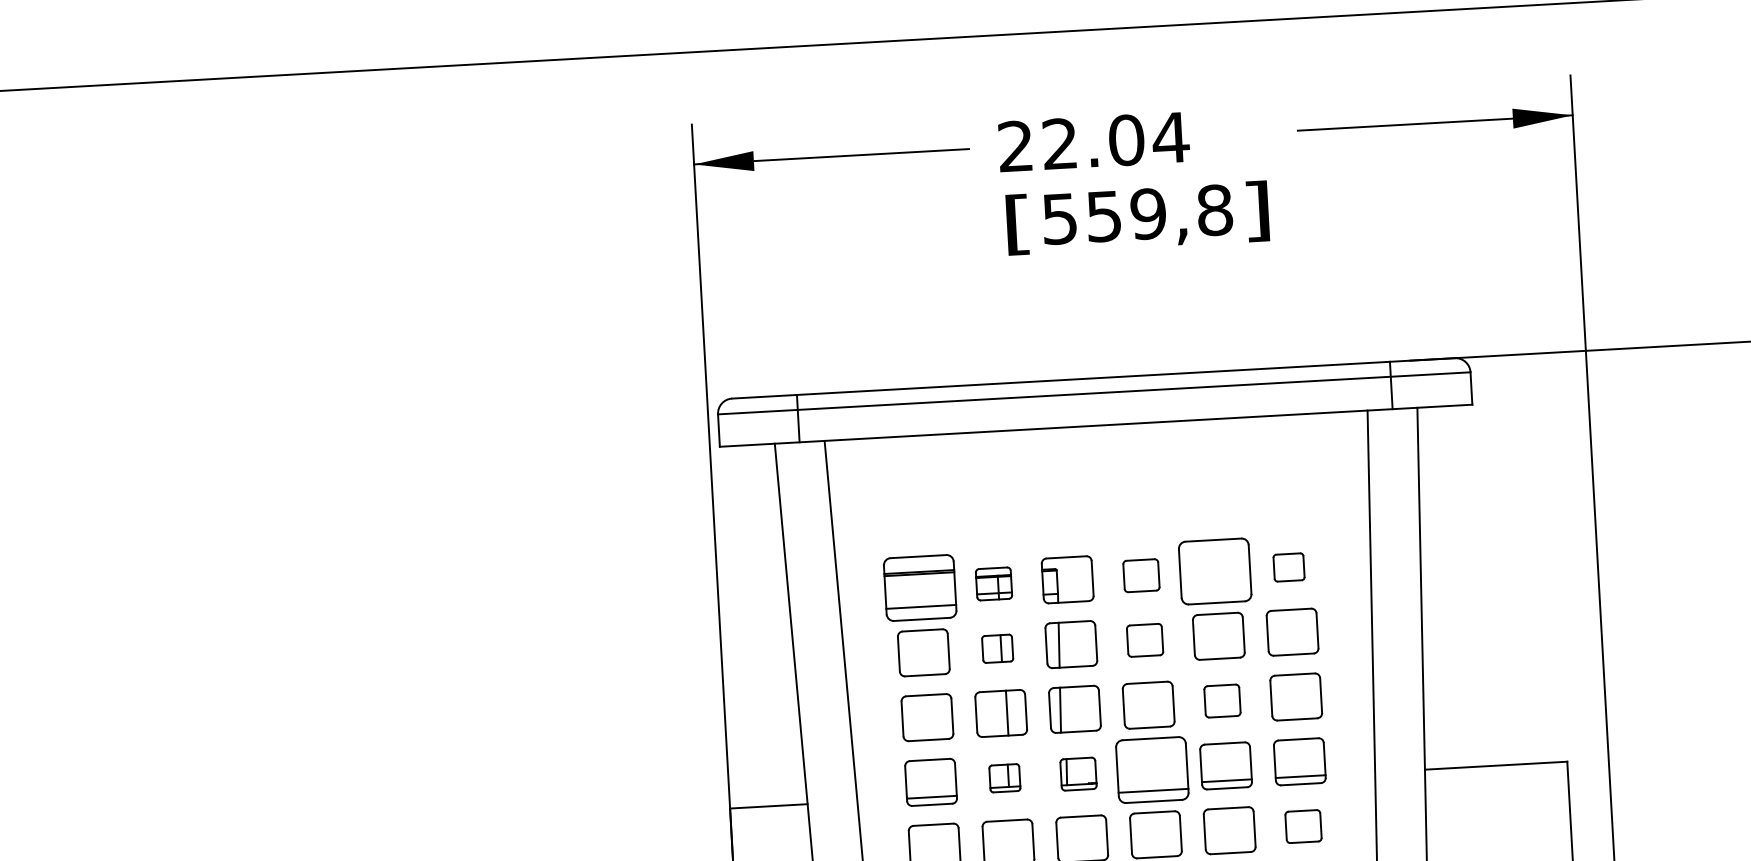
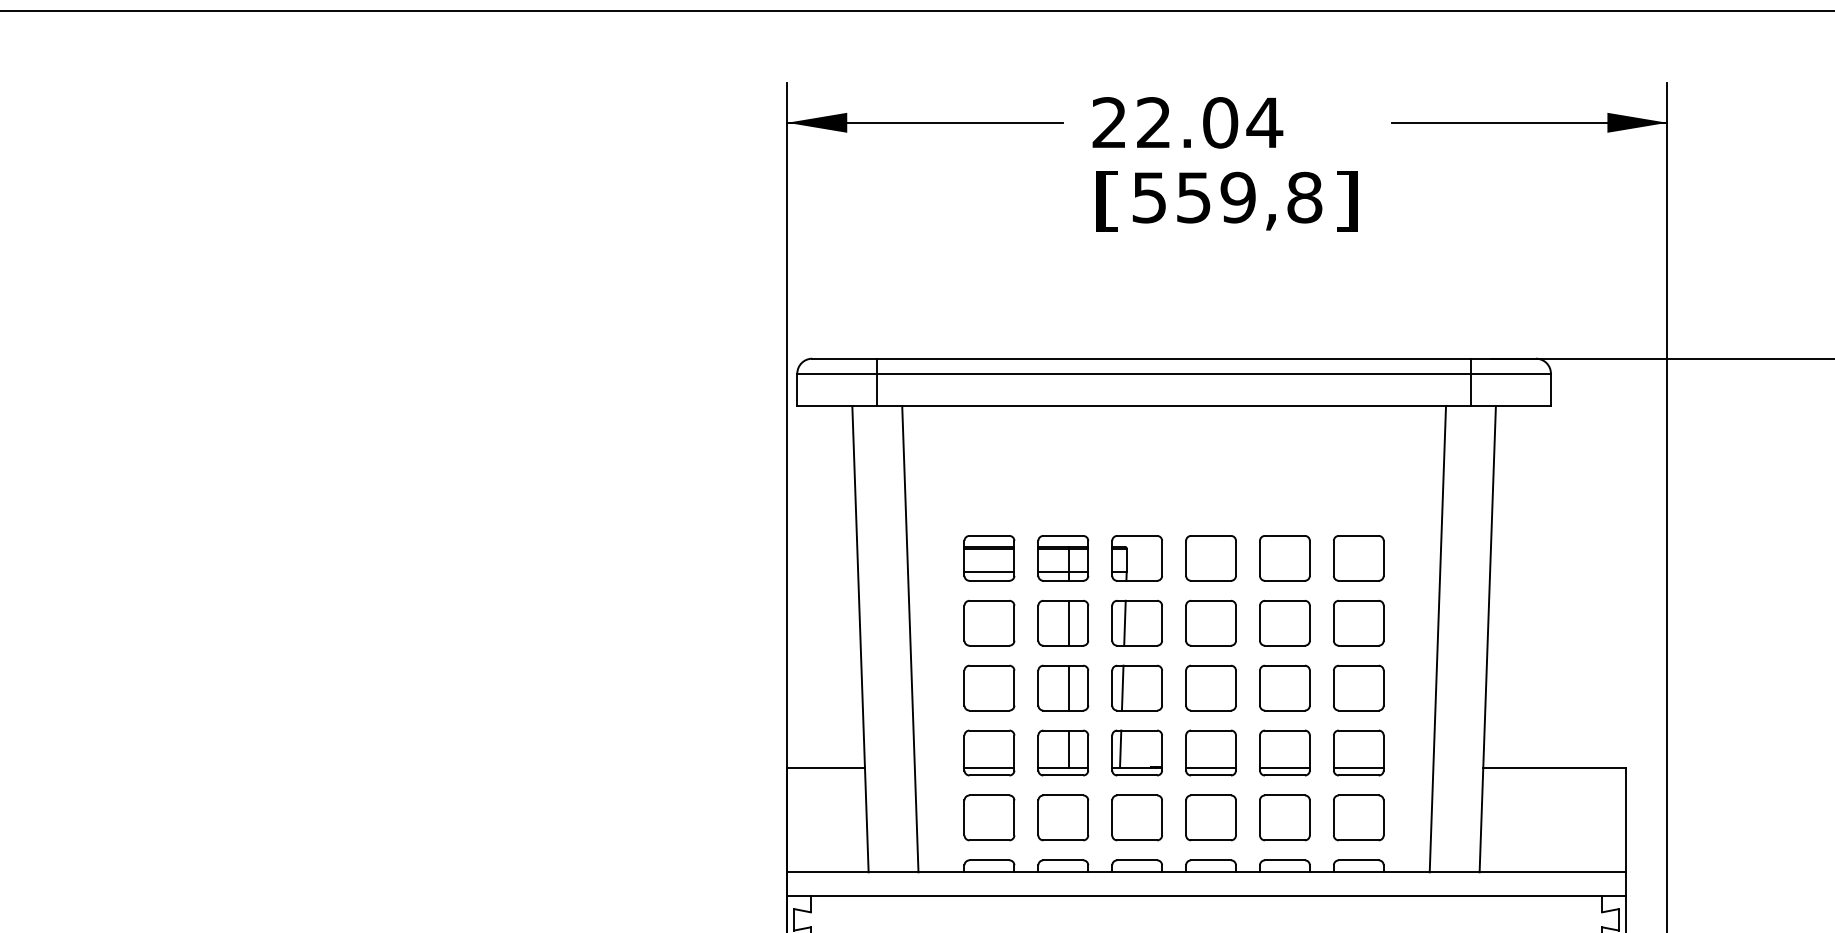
part: (1288, 567) -> (1358, 558), size x1.67
part: (1214, 571) -> (1284, 558), size x0.71
part: (1140, 575) -> (1210, 558), size x1.43
part: (994, 584) -> (1063, 558), size x1.43
part: (920, 588) -> (989, 558), size x0.71
part: (1144, 639) -> (1210, 622), size x1.43
part: (997, 648) -> (1063, 623), size x1.67
part: (1222, 700) -> (1284, 687), size x1.43
part: (1151, 769) -> (1210, 752), size x0.71
part: (1077, 773) -> (1136, 752), size x1.43
part: (1004, 777) -> (1063, 752), size x1.67
part: (1303, 826) -> (1358, 817), size x1.43

